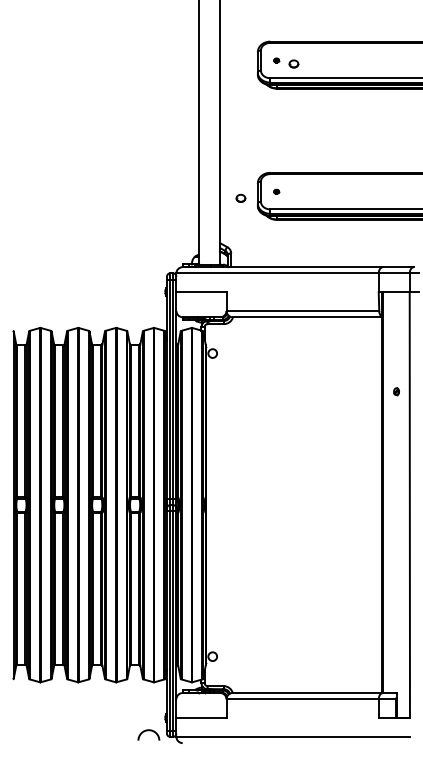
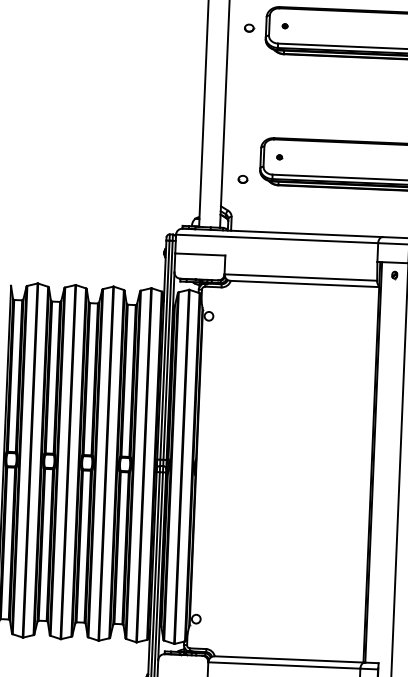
part: (293, 63) -> (248, 27), moved
part: (240, 197) -> (242, 178), moved
part: (396, 391) -> (394, 274), moved

